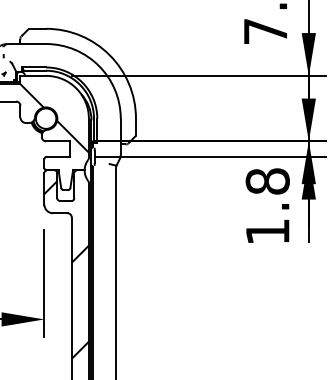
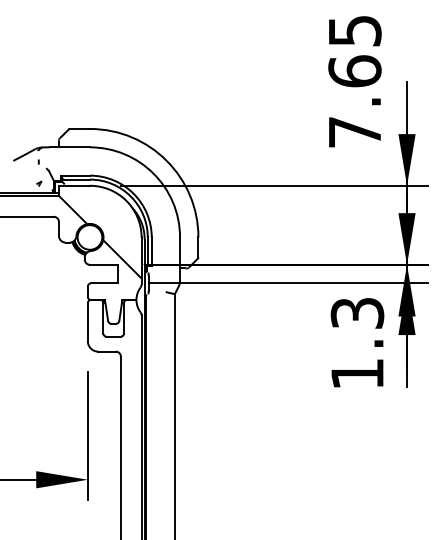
text: (267, 181) -> (357, 313), 1.8 -> 1.3
hatch: (66, 269) -> (114, 419), removed

